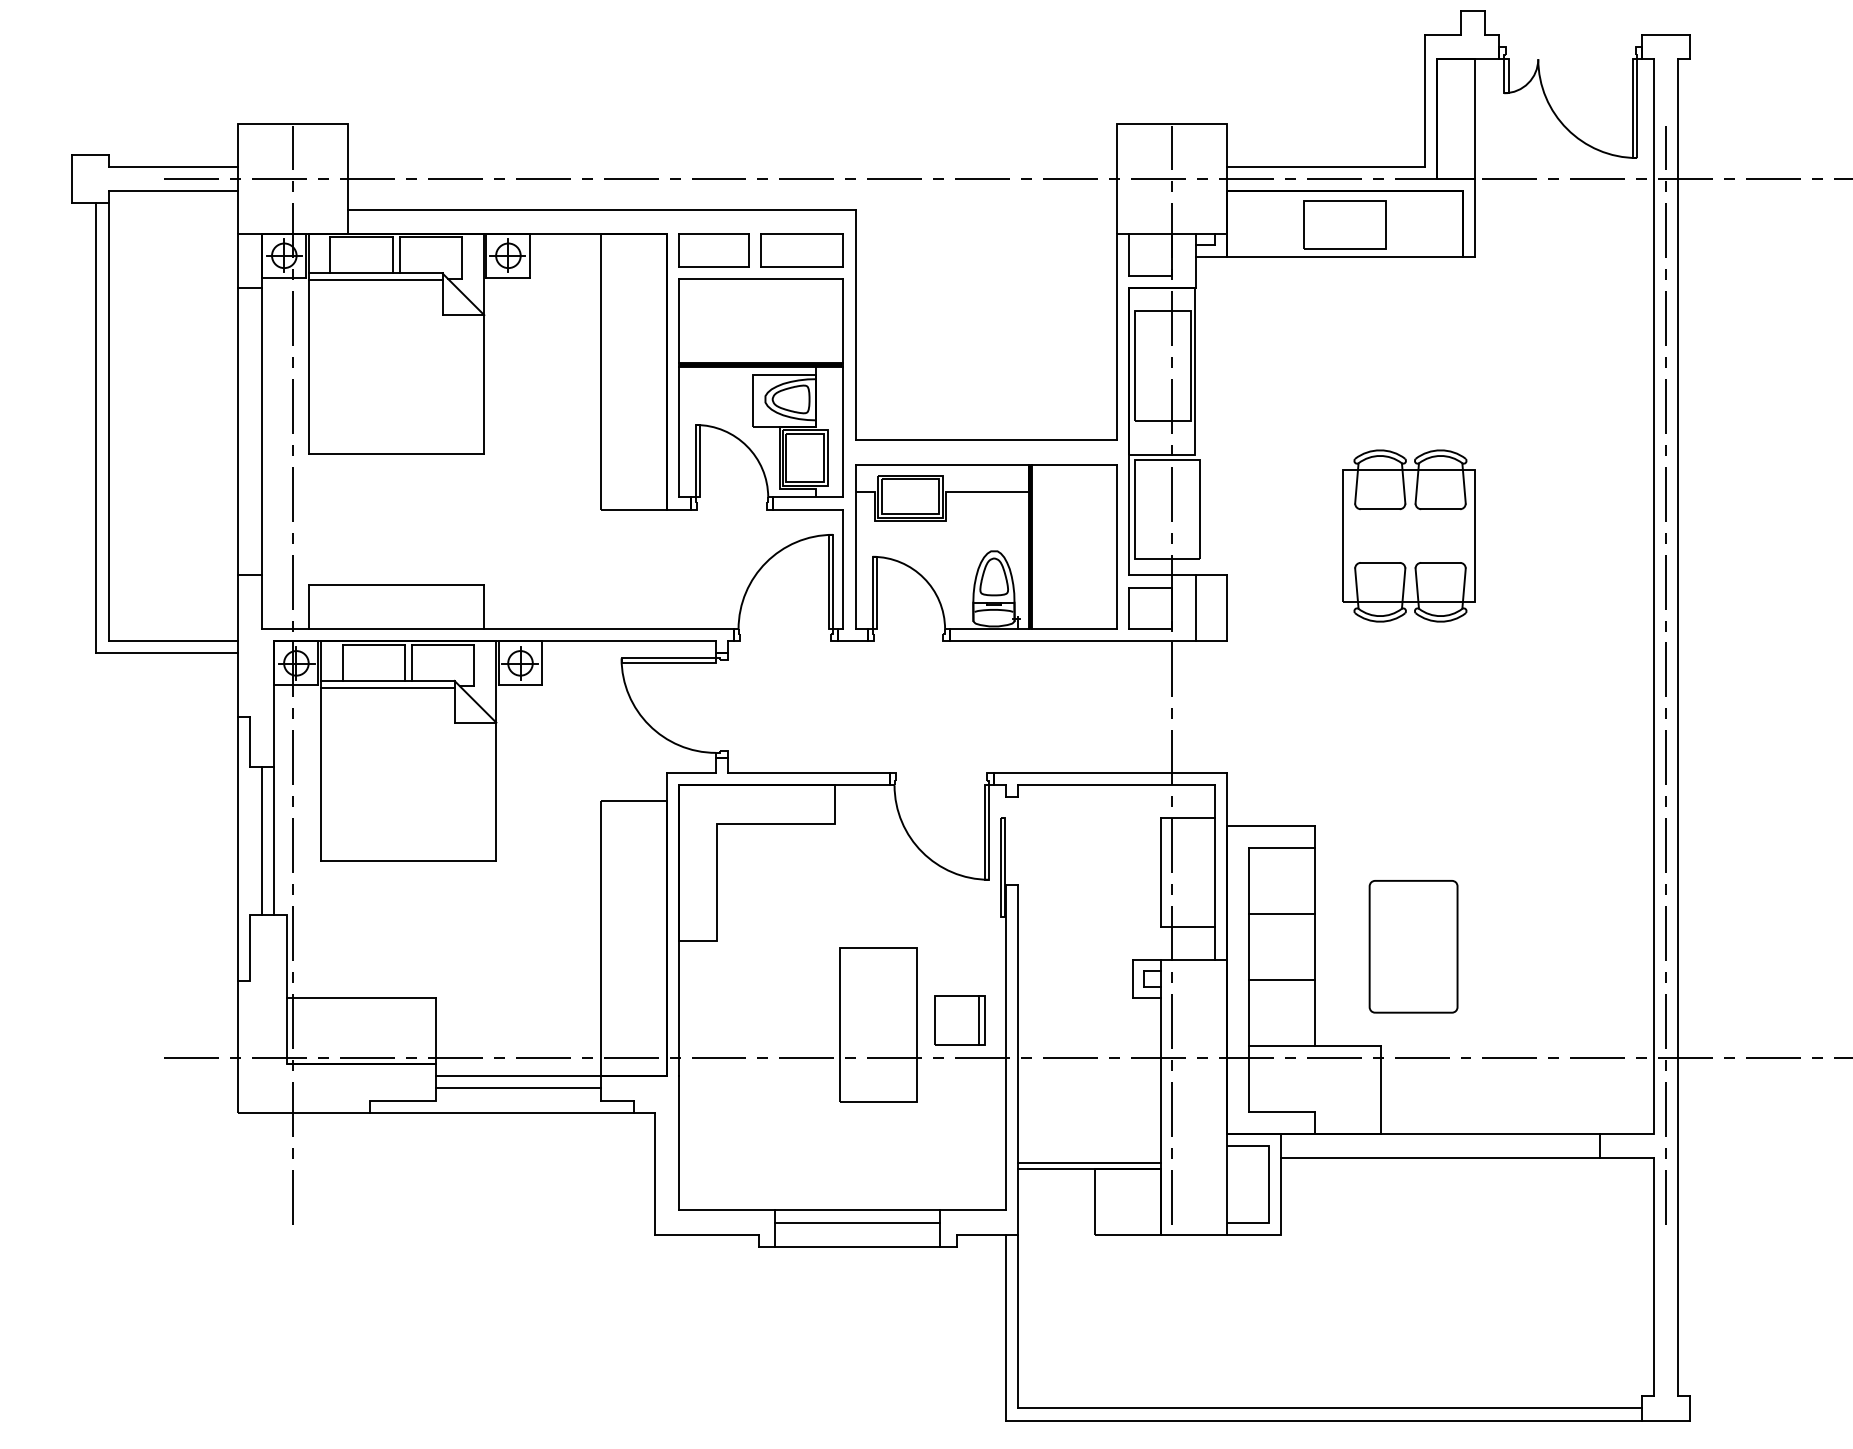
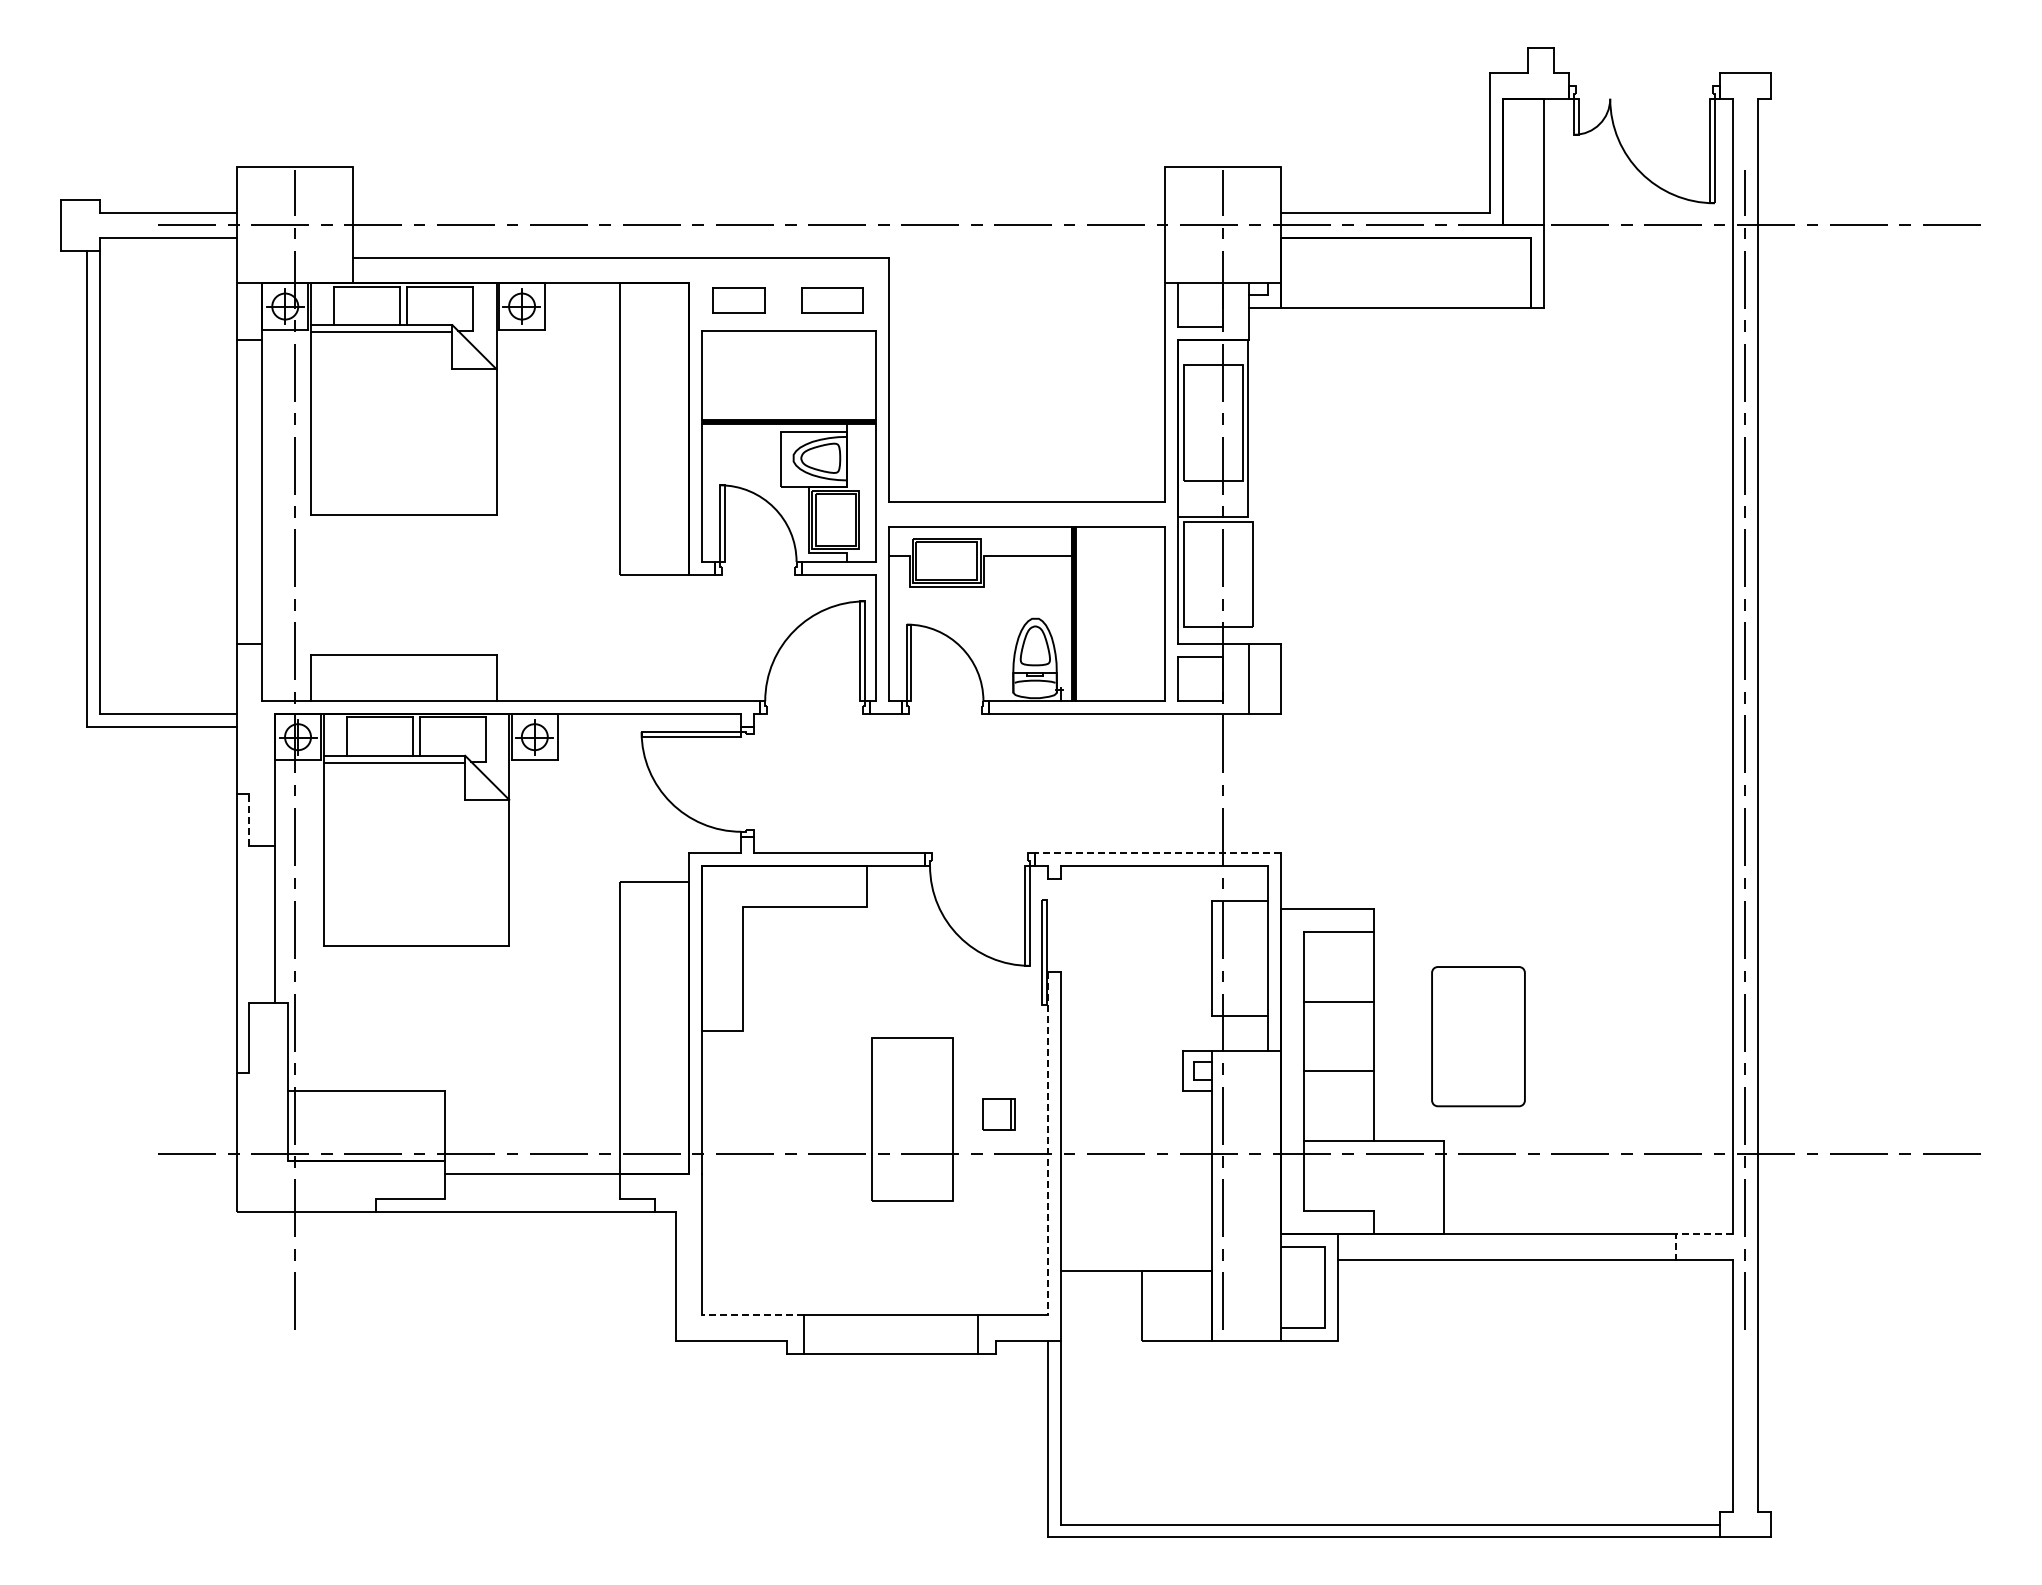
part: (1344, 224) -> (1405, 273), removed
part: (713, 250) -> (738, 300), size x0.7
part: (802, 250) -> (832, 300), size x0.7
part: (1408, 535) -> (1473, 602), removed
line: (250, 741) -> (249, 819), solid -> dashed
line: (1109, 773) -> (1157, 853), solid -> dashed
line: (262, 840) -> (262, 924), removed
part: (959, 1020) -> (998, 1114), size x0.6
line: (1005, 1047) -> (1047, 1143), solid -> dashed
line: (518, 1088) -> (532, 1186), removed
line: (1614, 1133) -> (1690, 1233), solid -> dashed
line: (1088, 1163) -> (1135, 1265), removed
line: (726, 1210) -> (752, 1315), solid -> dashed
line: (858, 1222) -> (891, 1328), removed

